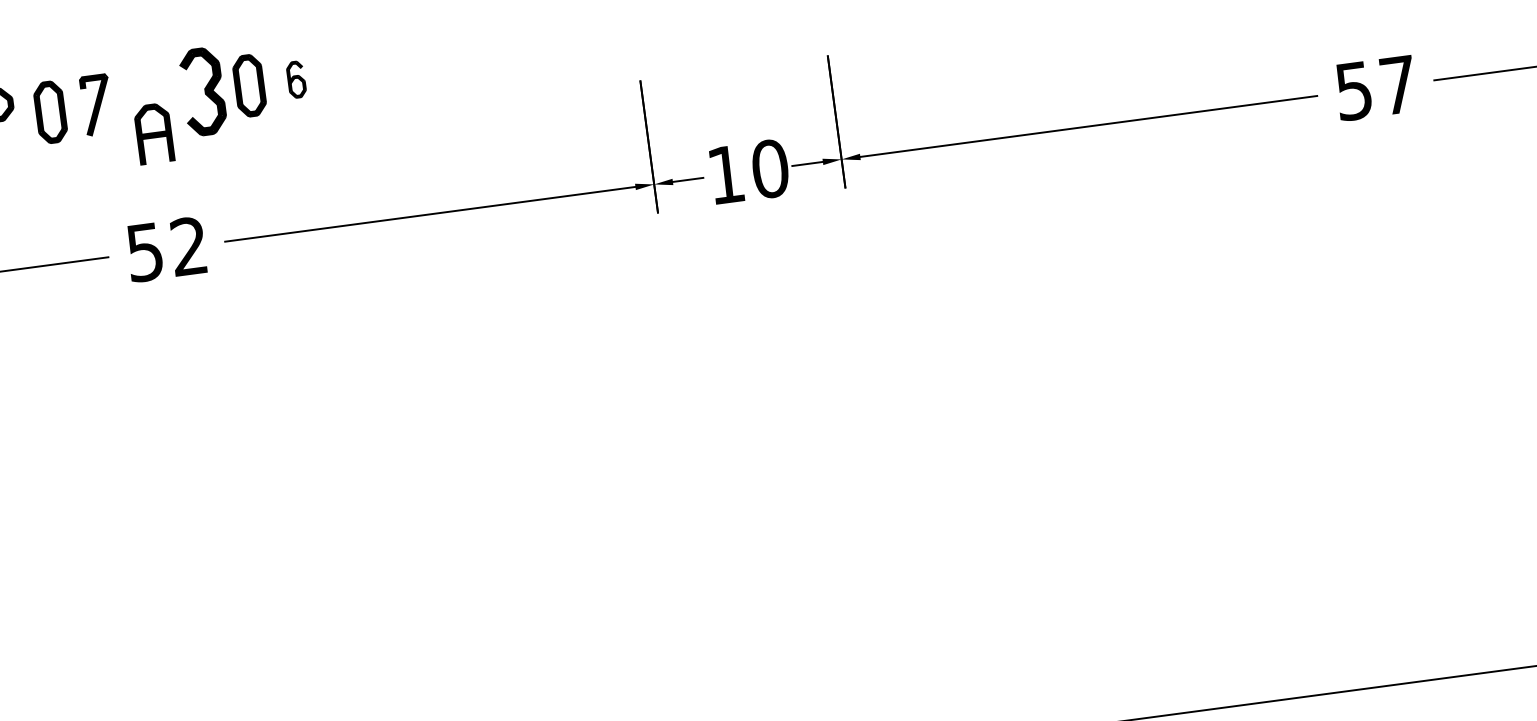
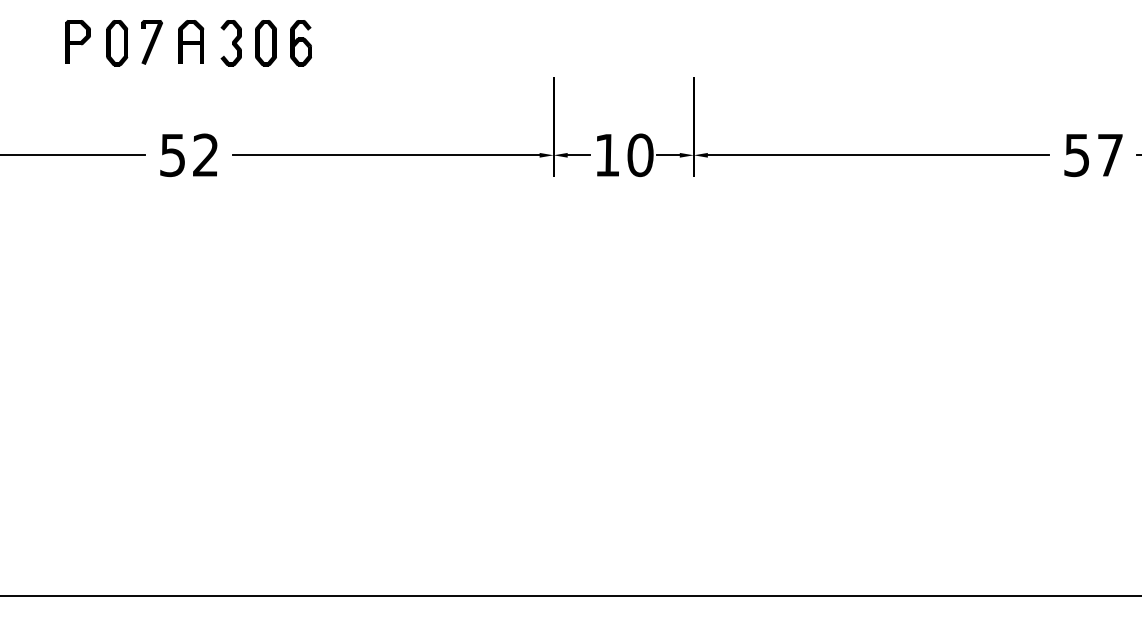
part: (295, 80) -> (300, 43), size x1.67
part: (202, 92) -> (230, 43), size x0.71
part: (154, 132) -> (191, 41), moved

